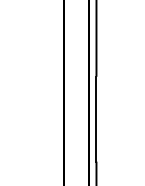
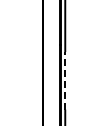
line: (96, 118) -> (65, 80), solid -> dashed

